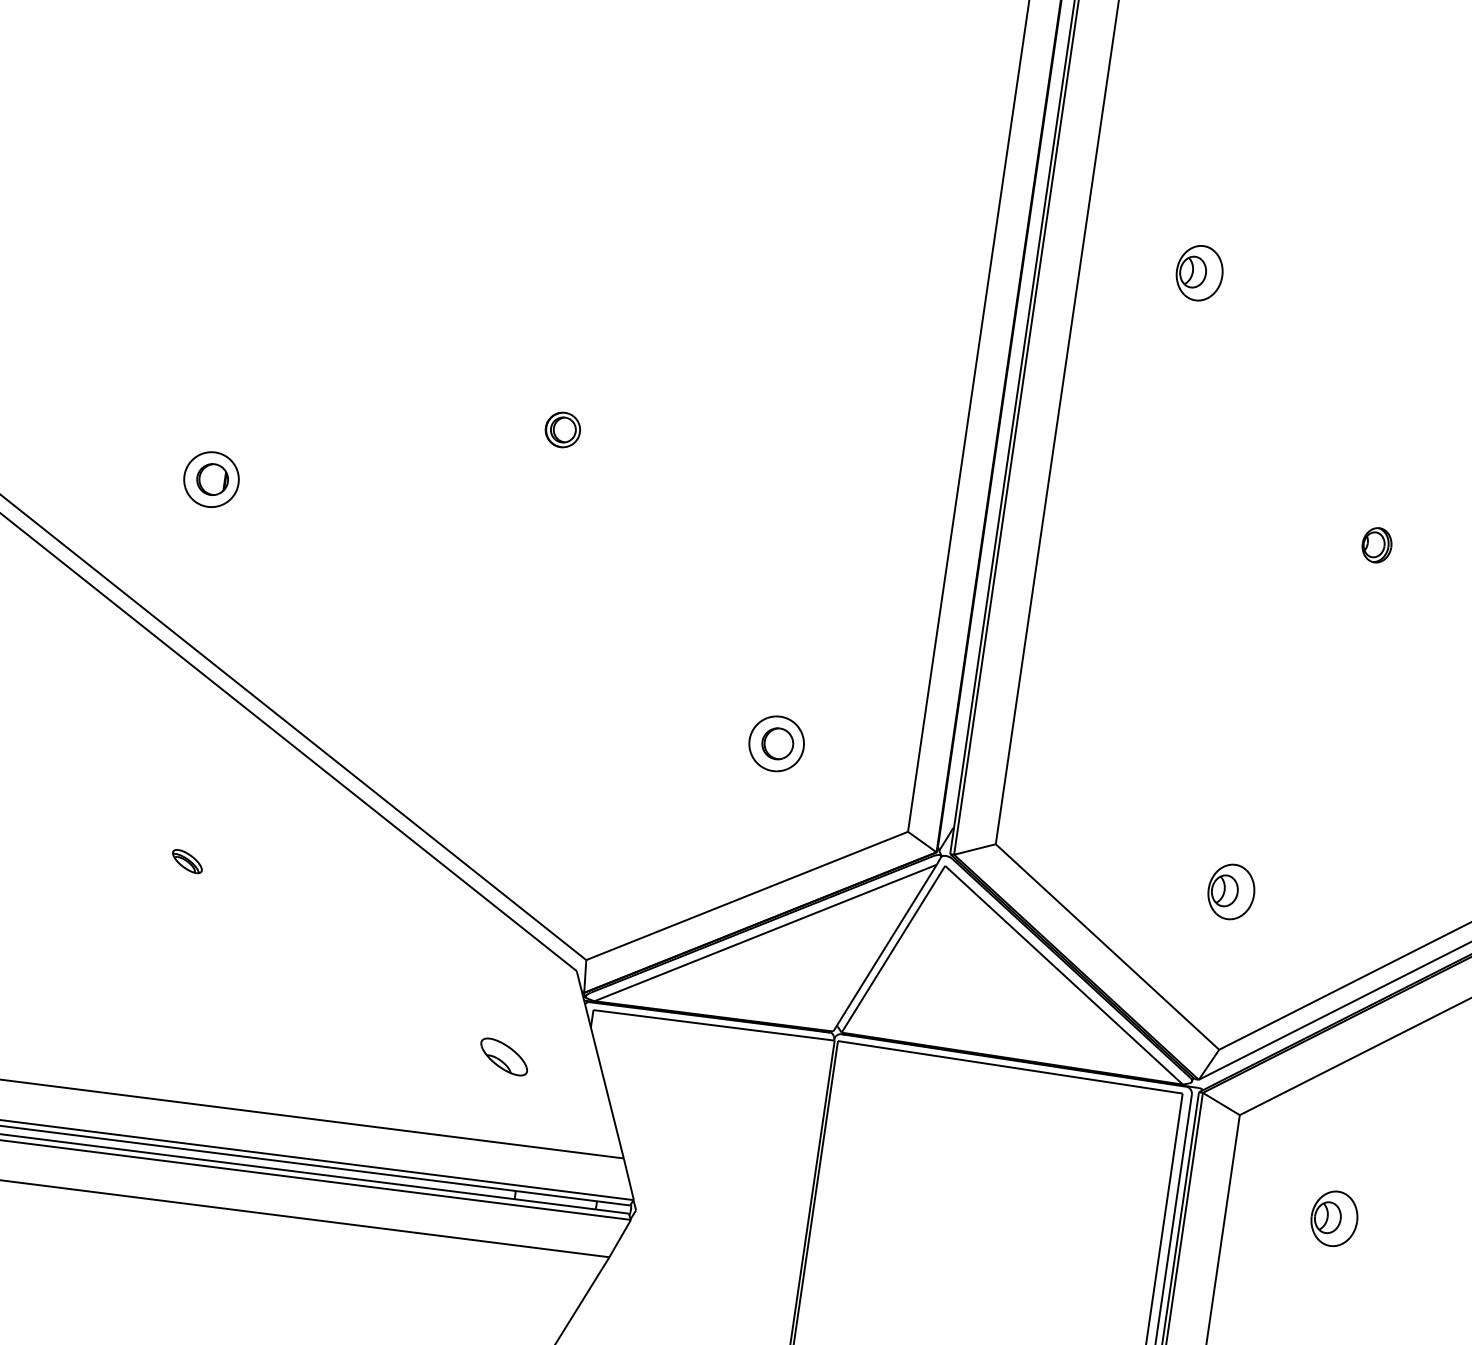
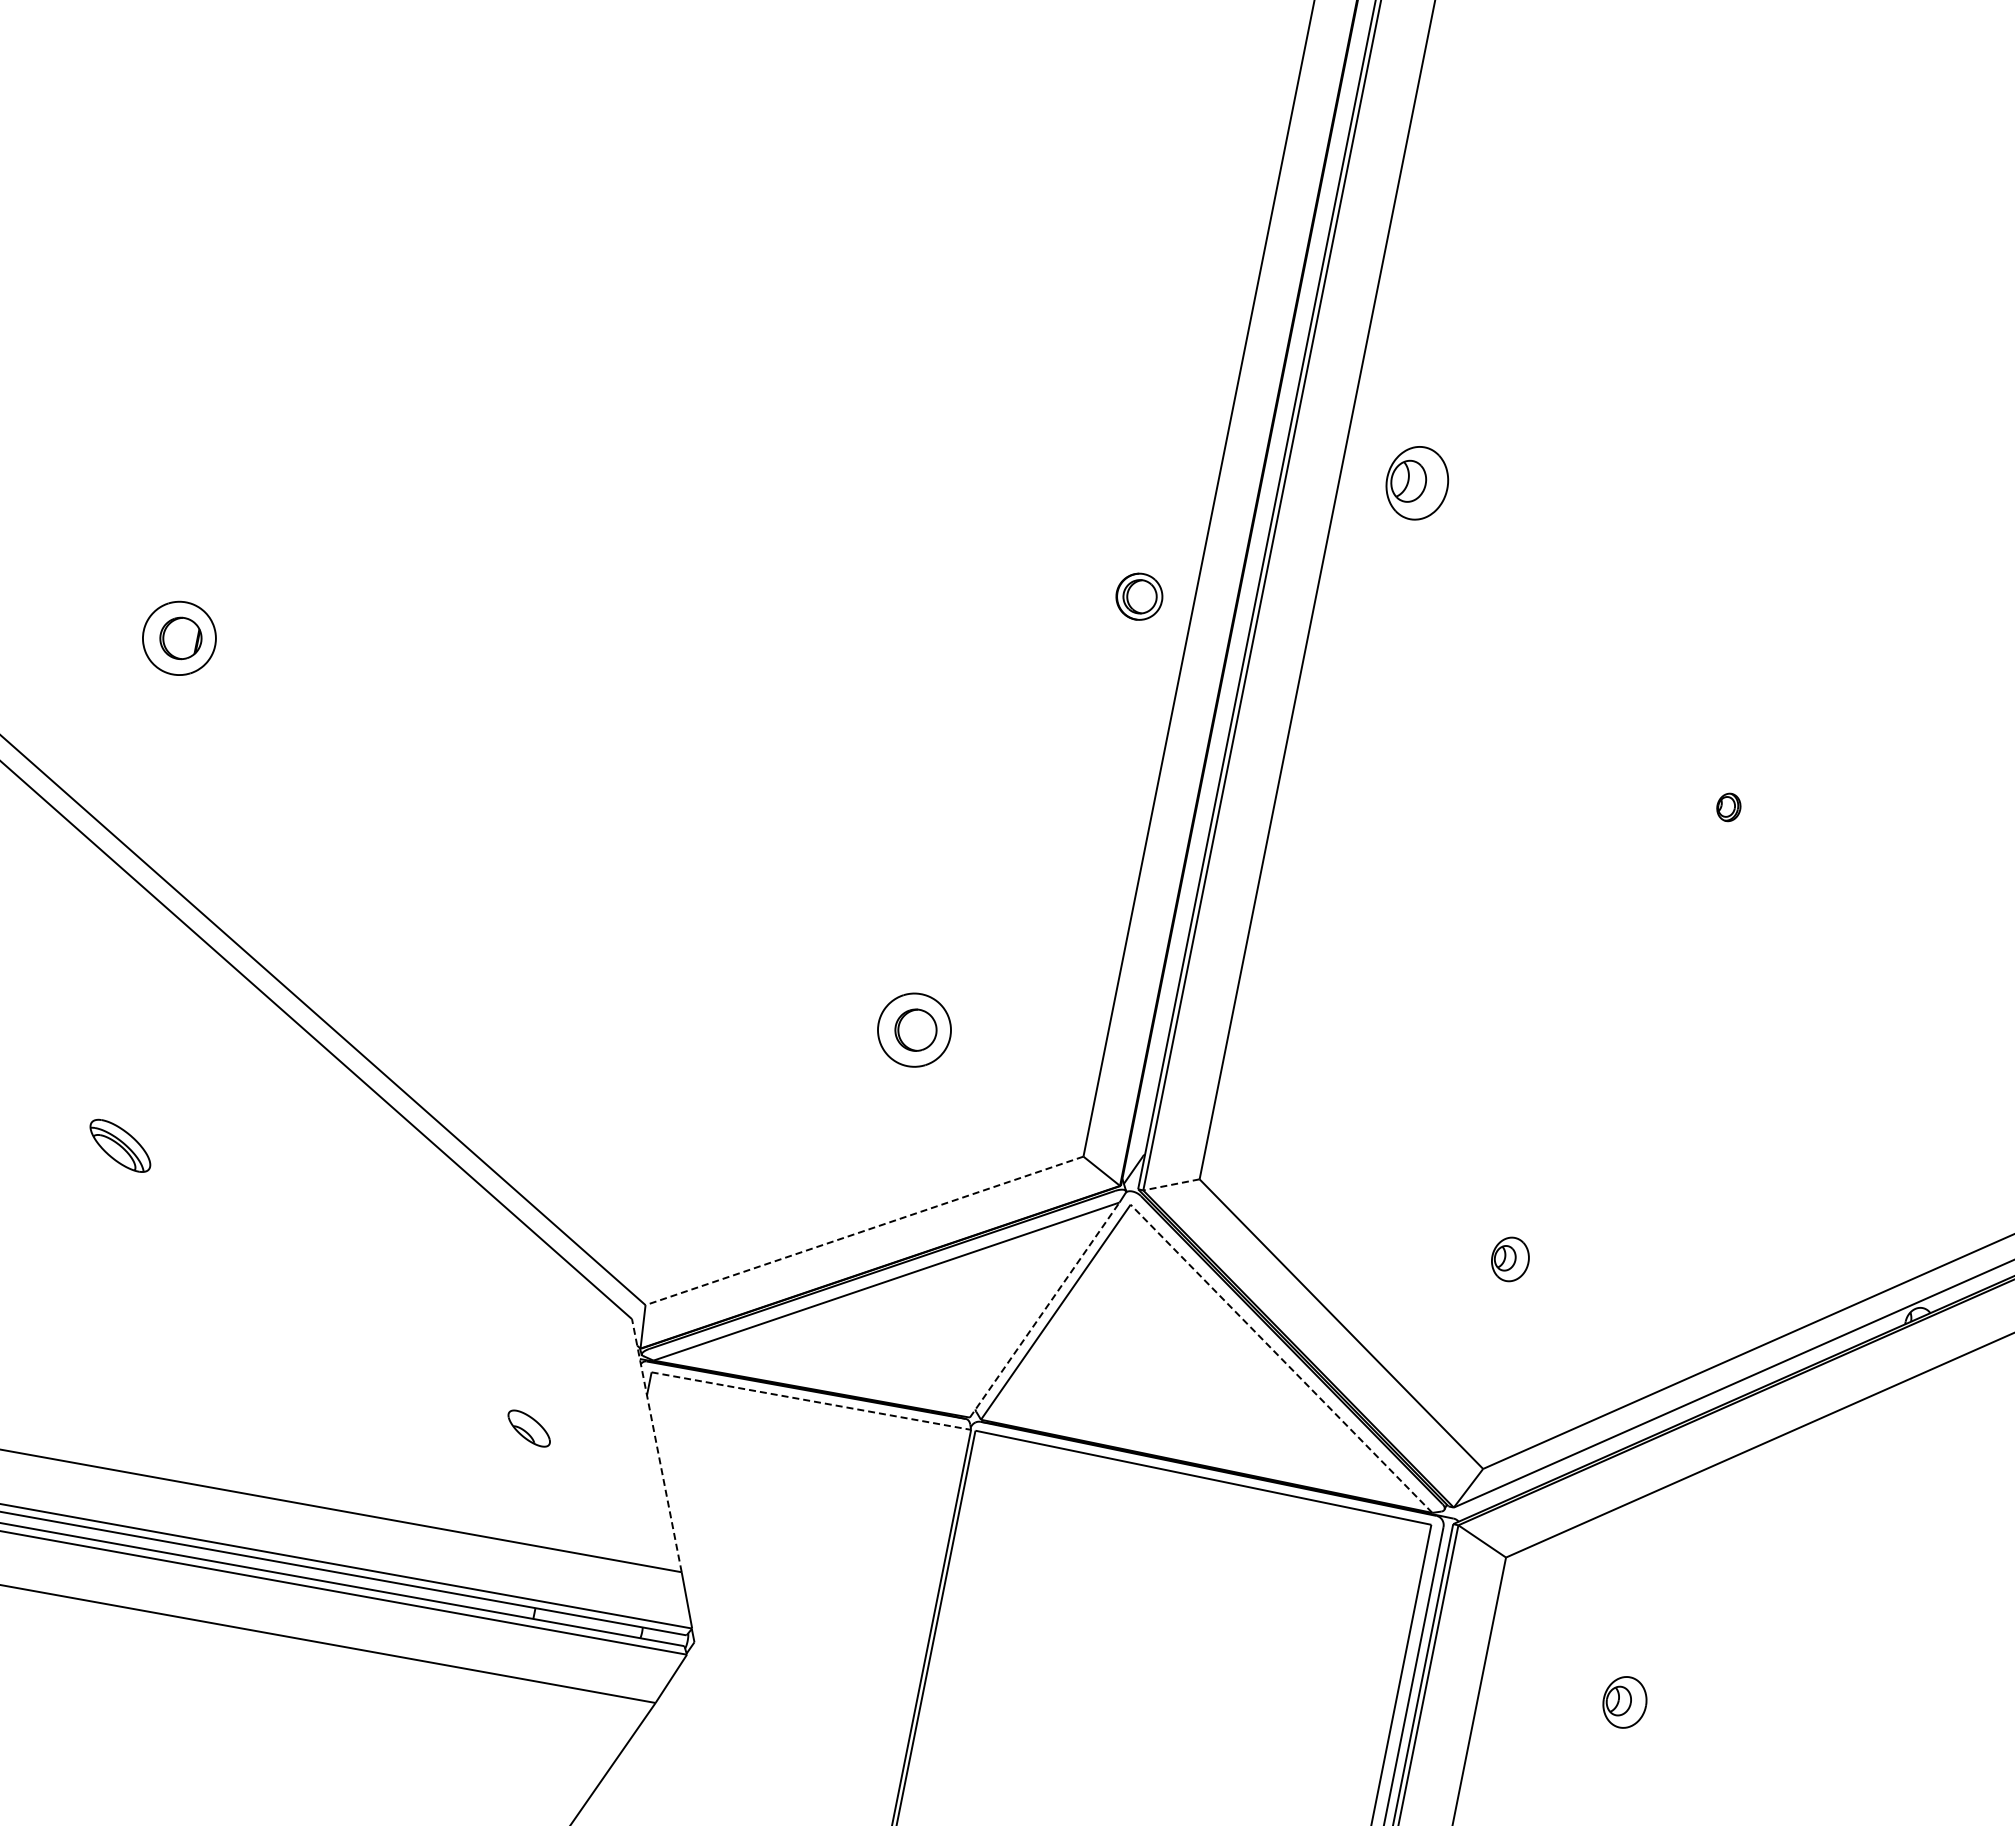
part: (1199, 273) -> (1417, 483), moved
part: (562, 429) -> (1139, 596), moved
part: (1376, 545) -> (1728, 807), size x0.6
line: (974, 849) -> (1171, 1184), solid -> dashed
part: (187, 861) -> (120, 1145), size x1.6
part: (1231, 892) -> (1510, 1259), size x0.6
line: (747, 896) -> (864, 1231), solid -> dashed
line: (885, 947) -> (1045, 1309), solid -> dashed
line: (1064, 975) -> (1281, 1358), solid -> dashed
line: (714, 1025) -> (811, 1401), solid -> dashed
part: (503, 1056) -> (528, 1428), size x0.7
line: (599, 1064) -> (656, 1445), solid -> dashed
part: (1334, 1218) -> (1624, 1702), size x0.7

